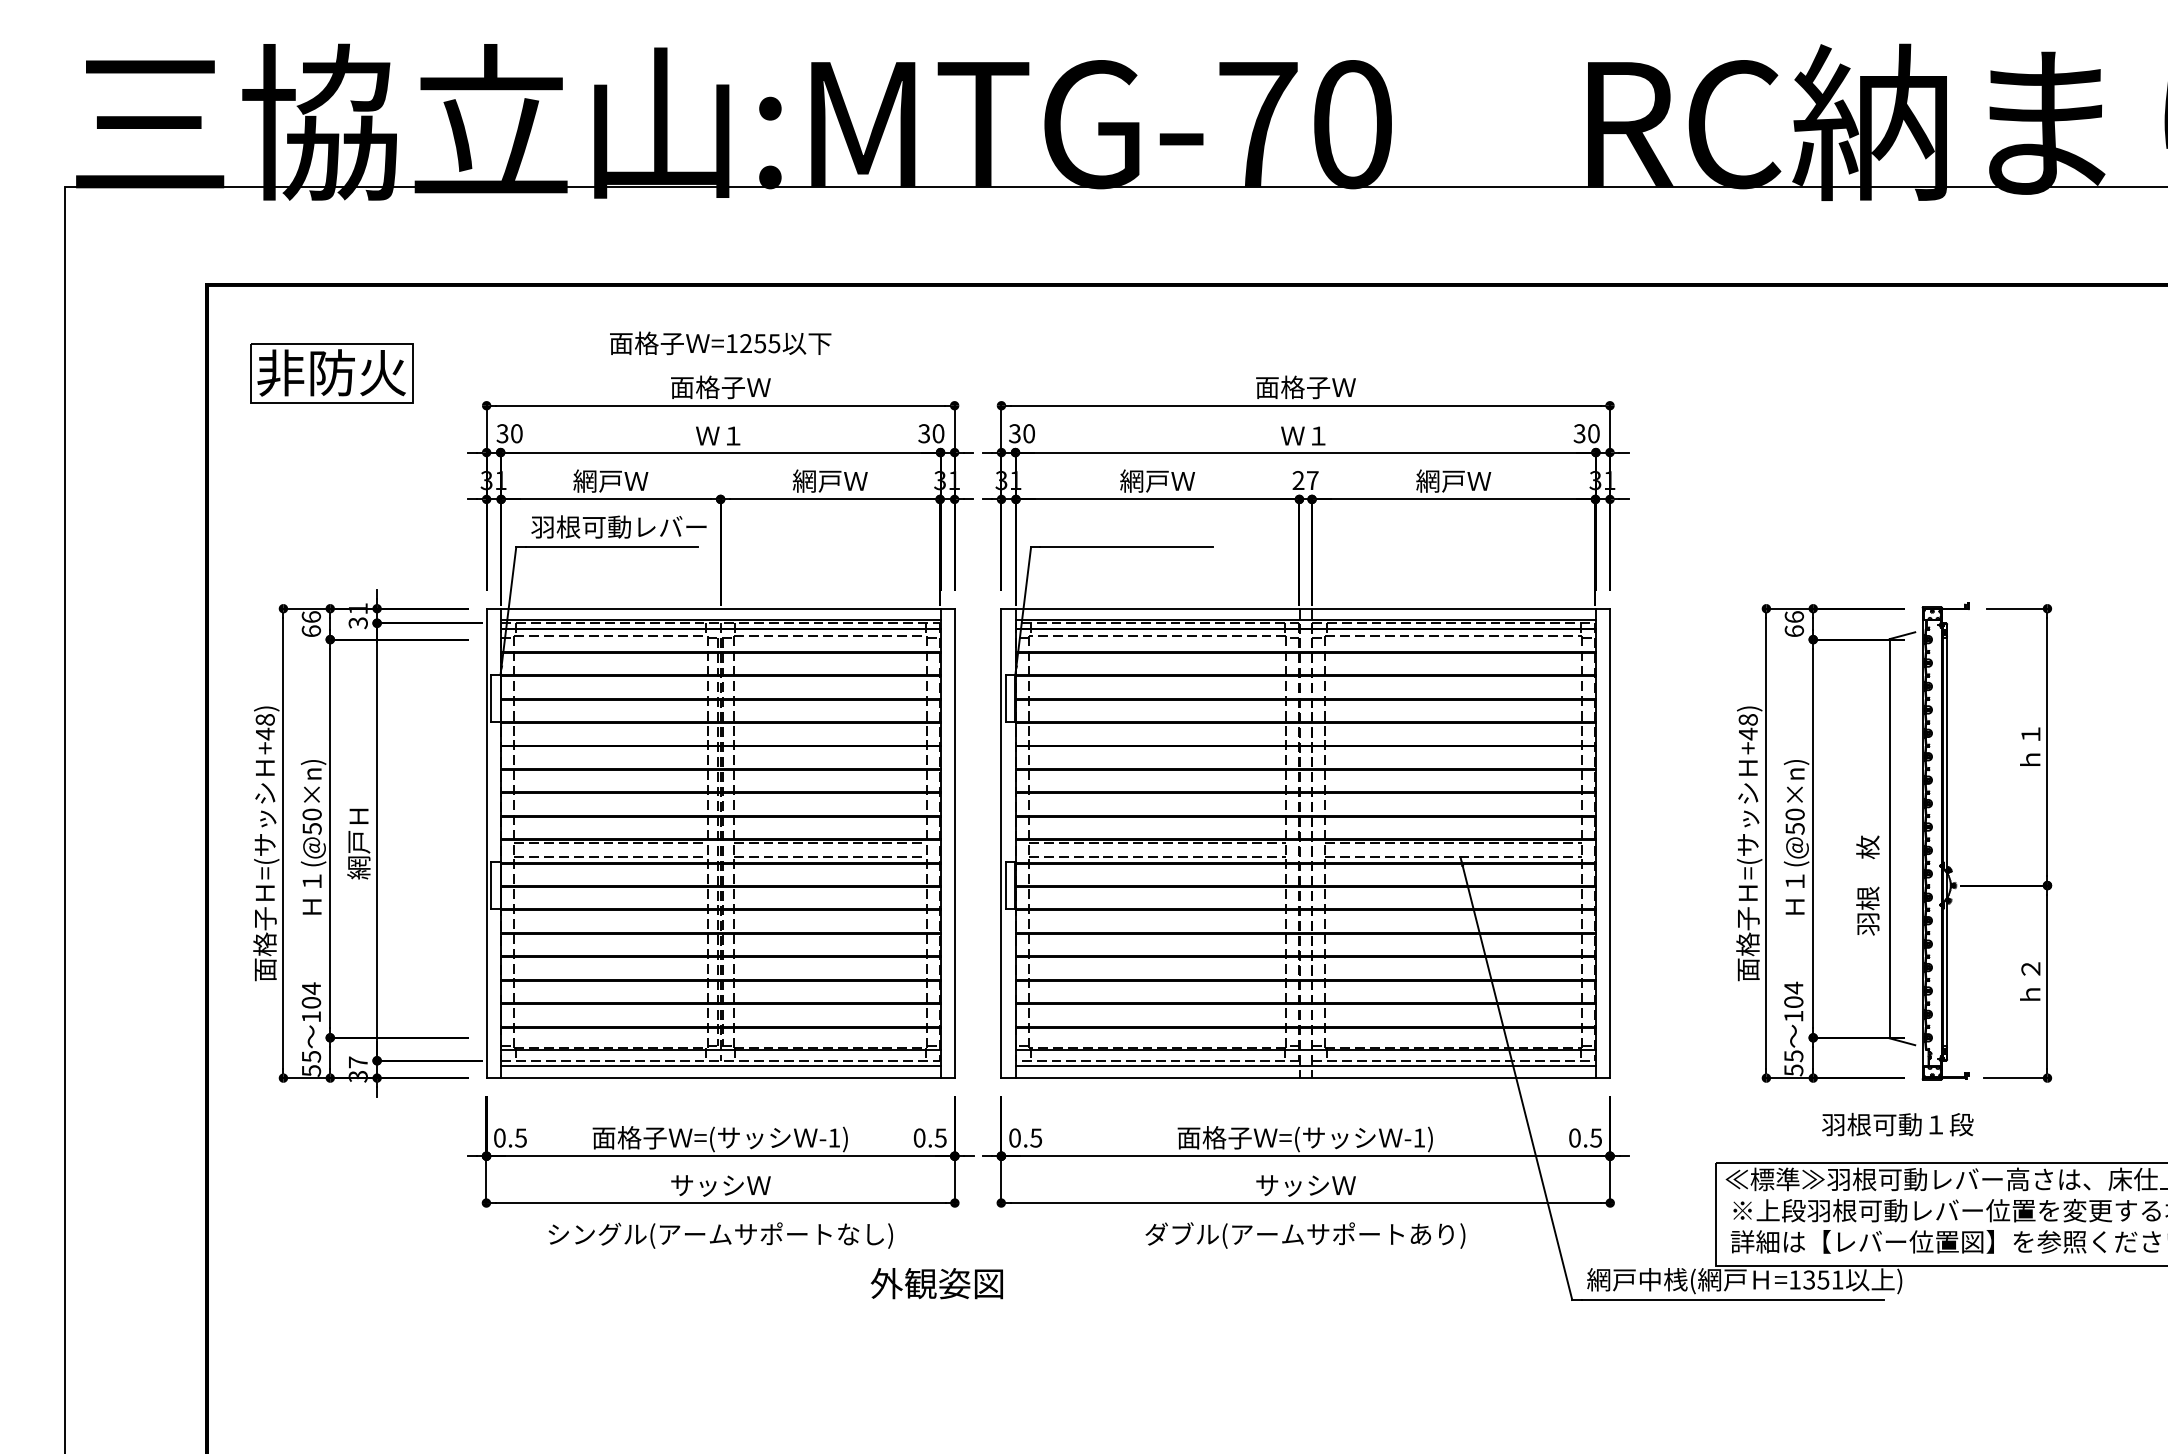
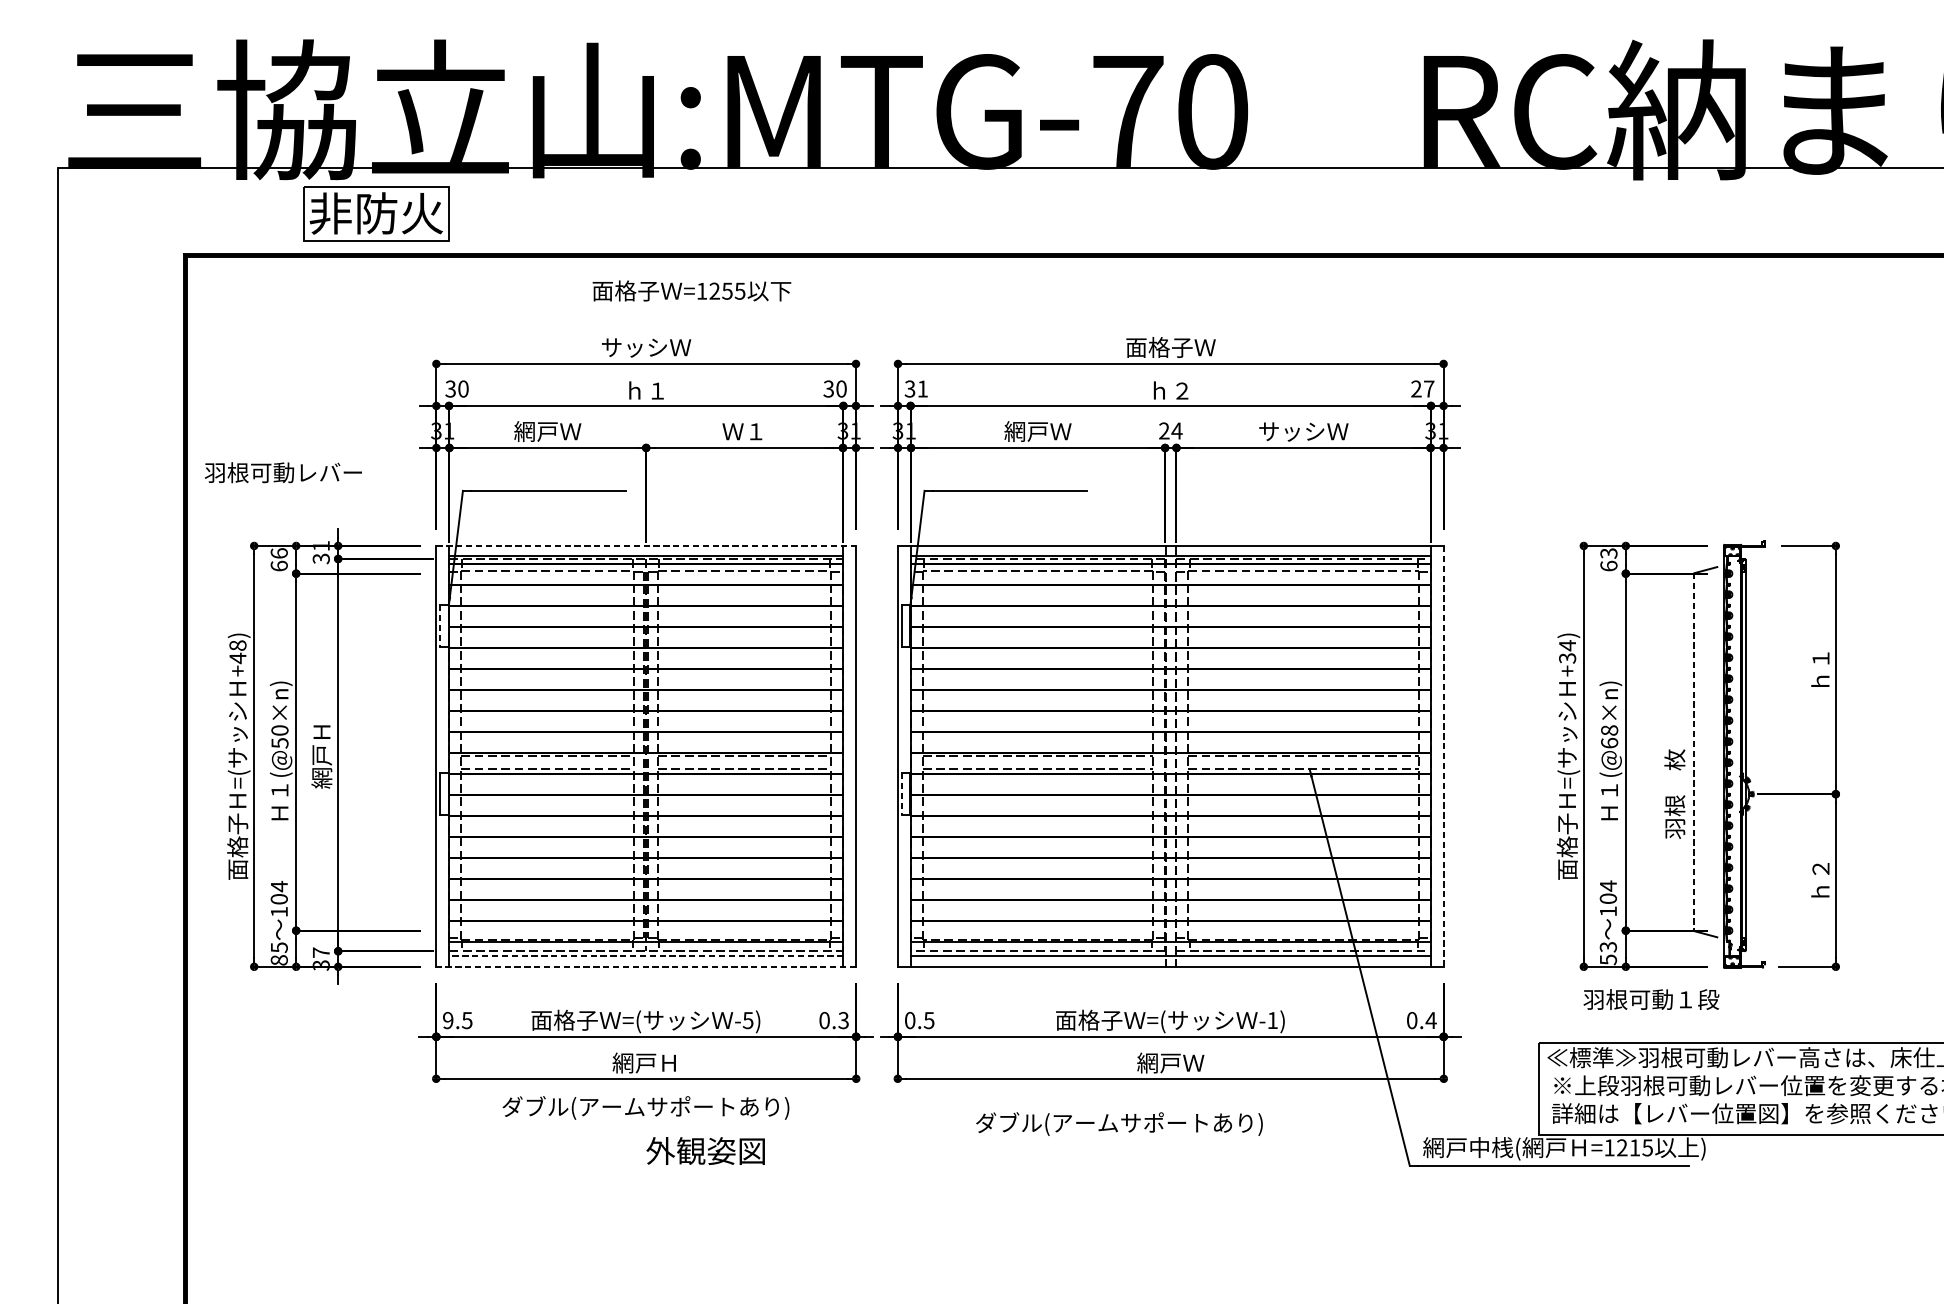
text: (720, 343) -> (691, 291), moved
part: (331, 373) -> (376, 214), moved
text: (707, 387) -> (634, 347), 面格子Ｗ -> サッシＷ
text: (1028, 433) -> (922, 388), 30 -> 31
text: (1586, 433) -> (1422, 388), 30 -> 27
text: (707, 435) -> (634, 390), Ｗ１ -> ｈ１
text: (1303, 435) -> (1168, 390), Ｗ１ -> ｈ２
text: (829, 480) -> (743, 430), 網戸Ｗ -> Ｗ１
text: (1312, 480) -> (1176, 430), 27 -> 24
text: (1453, 480) -> (1303, 430), 網戸Ｗ -> サッシＷ
text: (618, 526) -> (282, 472), moved
line: (720, 608) -> (646, 545), solid -> dashed
text: (1793, 617) -> (1608, 553), 66 -> 63
line: (491, 698) -> (440, 626), solid -> dashed
text: (1747, 726) -> (1566, 651), +48) -> +34)
text: (1794, 821) -> (1609, 736), (@50×n) -> (@68×n)
line: (1889, 838) -> (1694, 751), solid -> dashed
line: (1609, 843) -> (1443, 756), solid -> dashed
line: (1006, 886) -> (902, 795), solid -> dashed
text: (1793, 1055) -> (1608, 946), 55 -> 53
line: (720, 1066) -> (646, 956), solid -> dashed
text: (310, 1070) -> (278, 959), 55 -> 85
line: (720, 1078) -> (646, 967), solid -> dashed
text: (1897, 1124) -> (1651, 999), moved
text: (499, 1137) -> (447, 1020), 0.5 -> 9.5
text: (834, 1137) -> (748, 1020), -1) -> -5)
text: (940, 1137) -> (843, 1020), 0.5 -> 0.3
text: (1595, 1137) -> (1430, 1020), 0.5 -> 0.4
text: (720, 1185) -> (646, 1063), サッシＷ -> 網戸Ｈ
text: (1305, 1185) -> (1170, 1063), サッシＷ -> 網戸Ｗ
text: (720, 1235) -> (646, 1107), シングル(アームサポートなし) -> ダブル(アームサポートあり)
text: (1305, 1235) -> (1119, 1124), moved
text: (1823, 1279) -> (1635, 1147), =1351 -> =1215
text: (936, 1283) -> (705, 1150), moved

